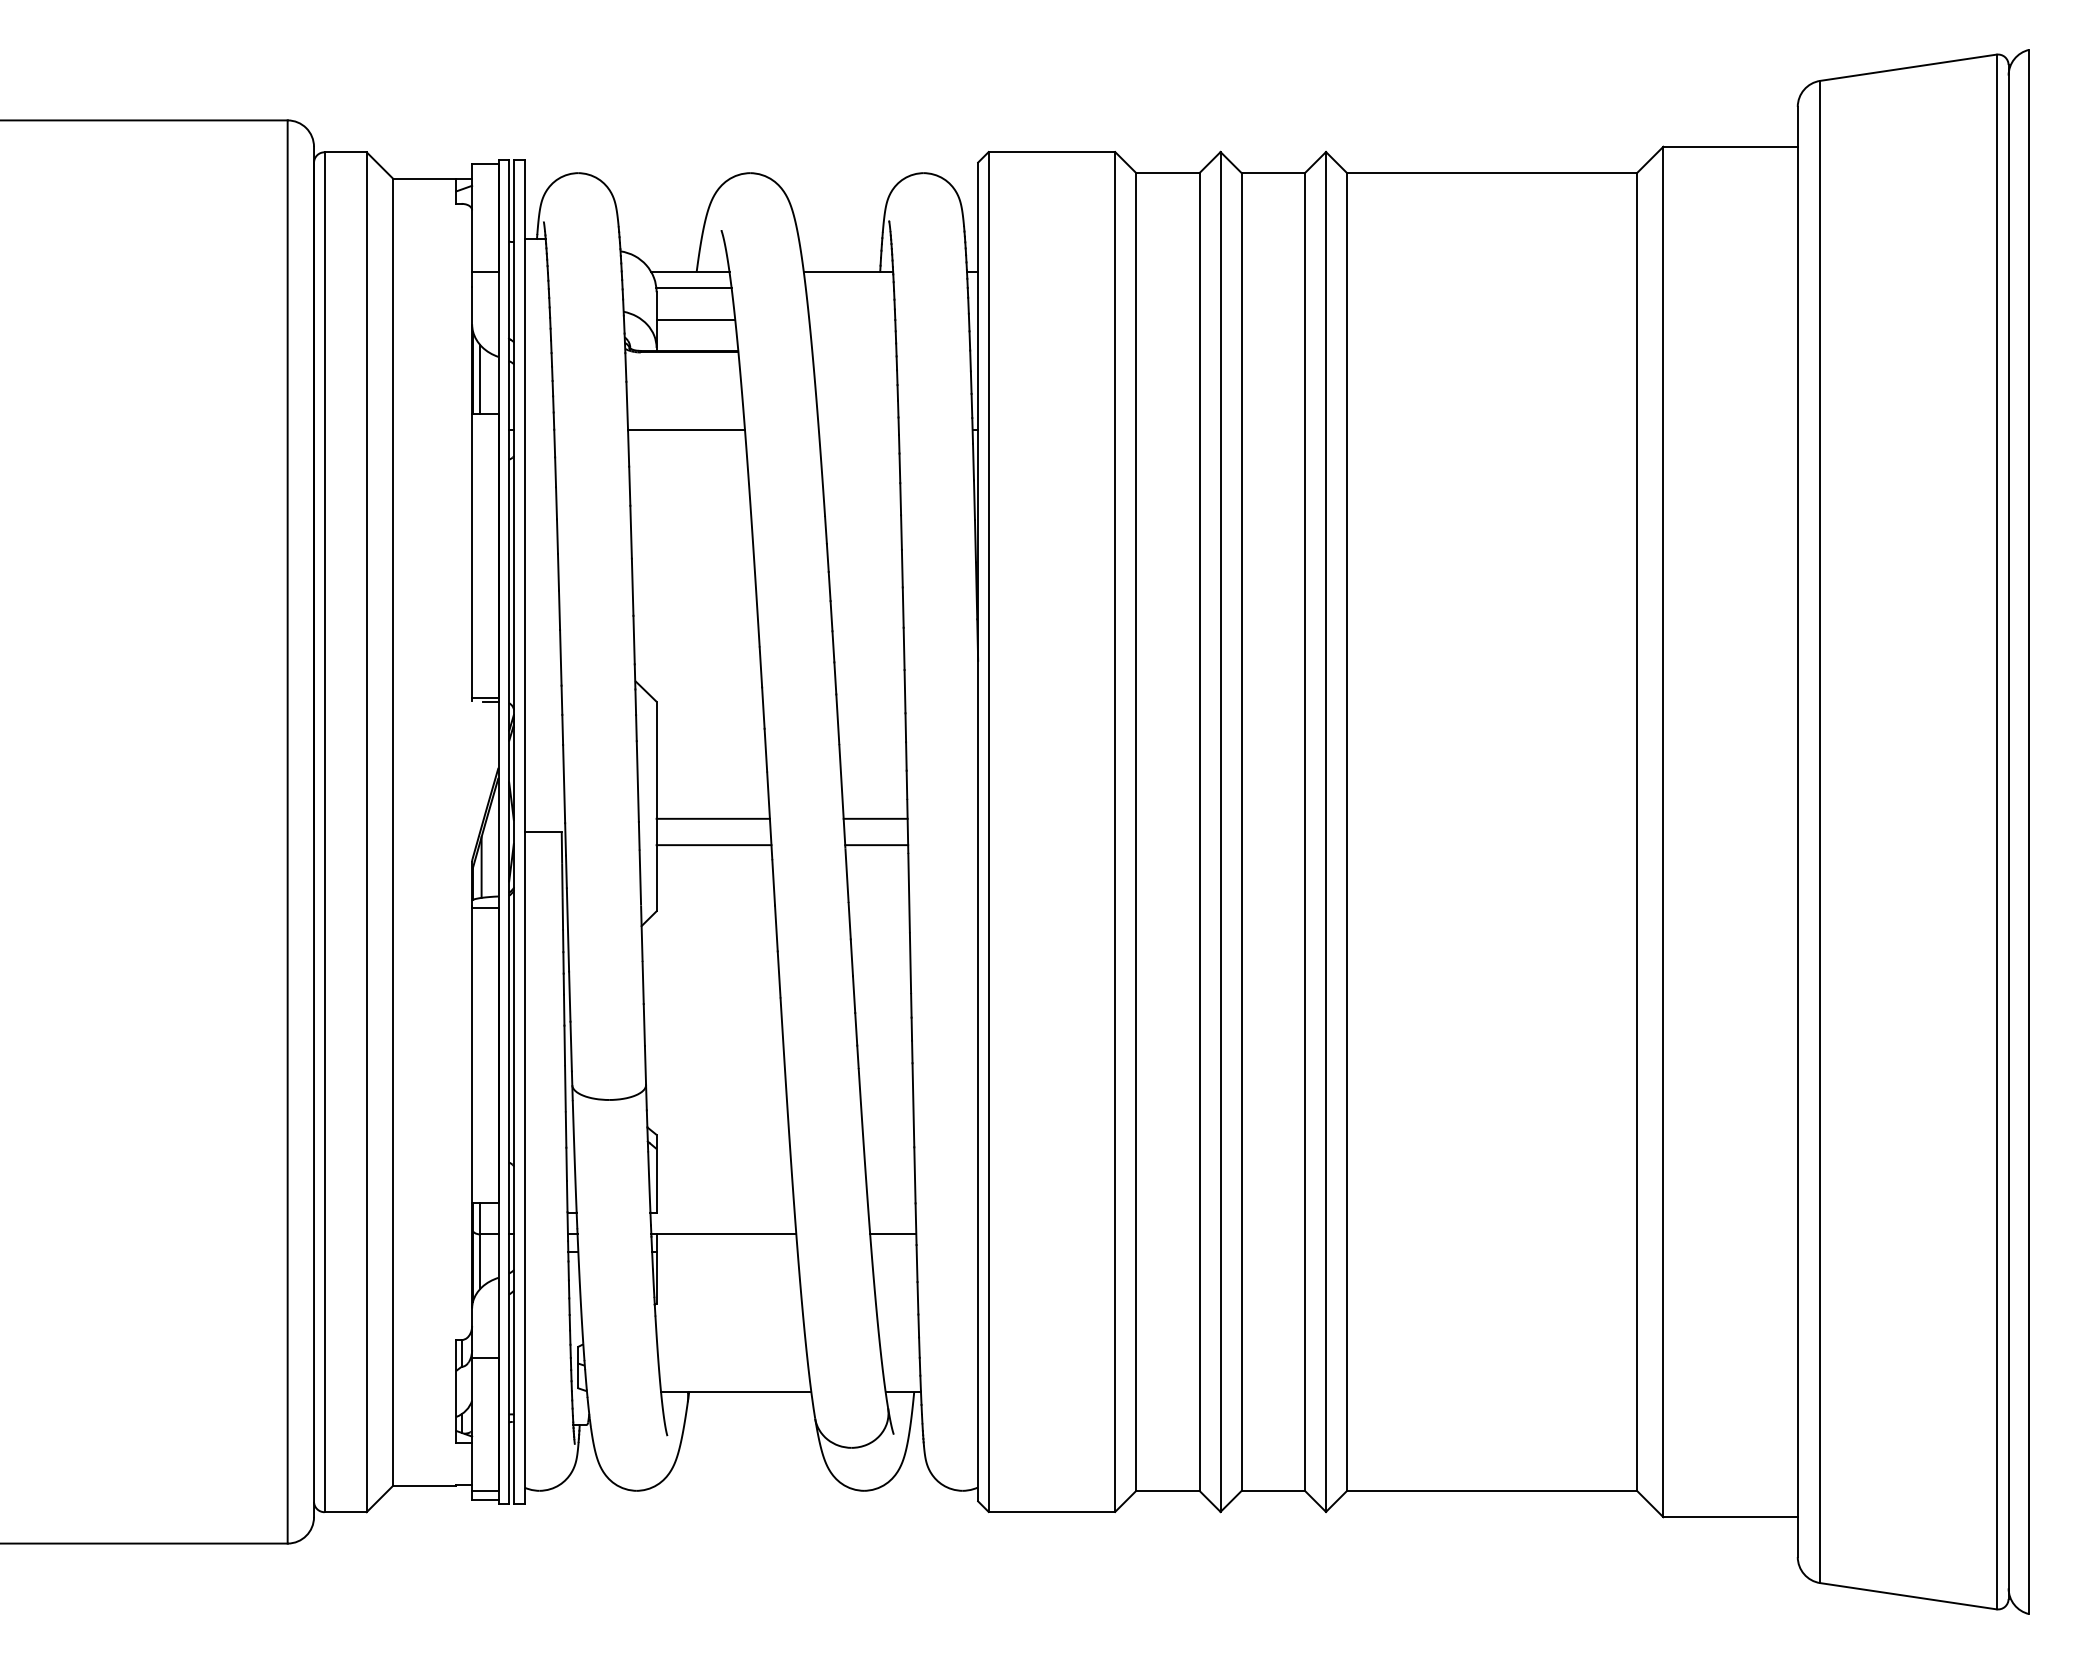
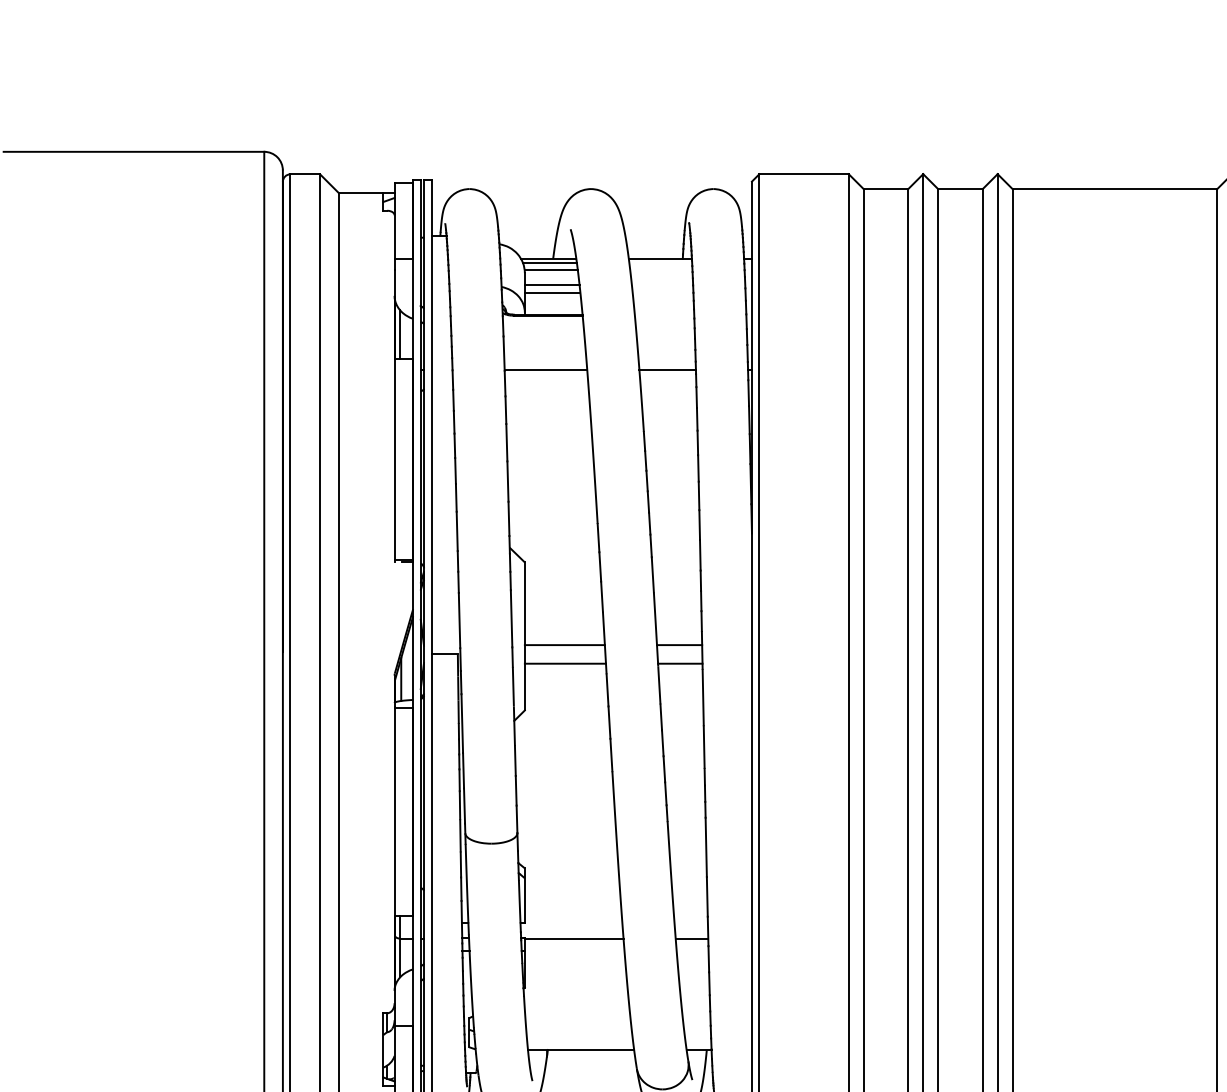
line: (691, 277) -> (549, 262), added
line: (695, 309) -> (552, 285), added
line: (858, 429) -> (667, 370), added

